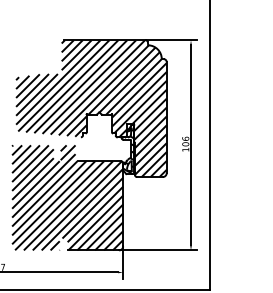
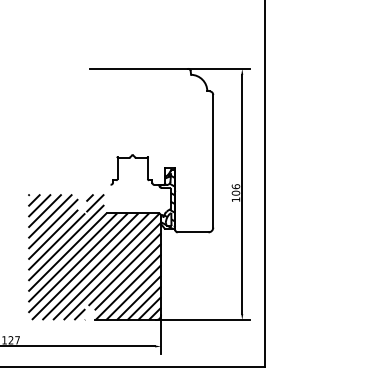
hatch: (91, 108) -> (123, 150), removed

